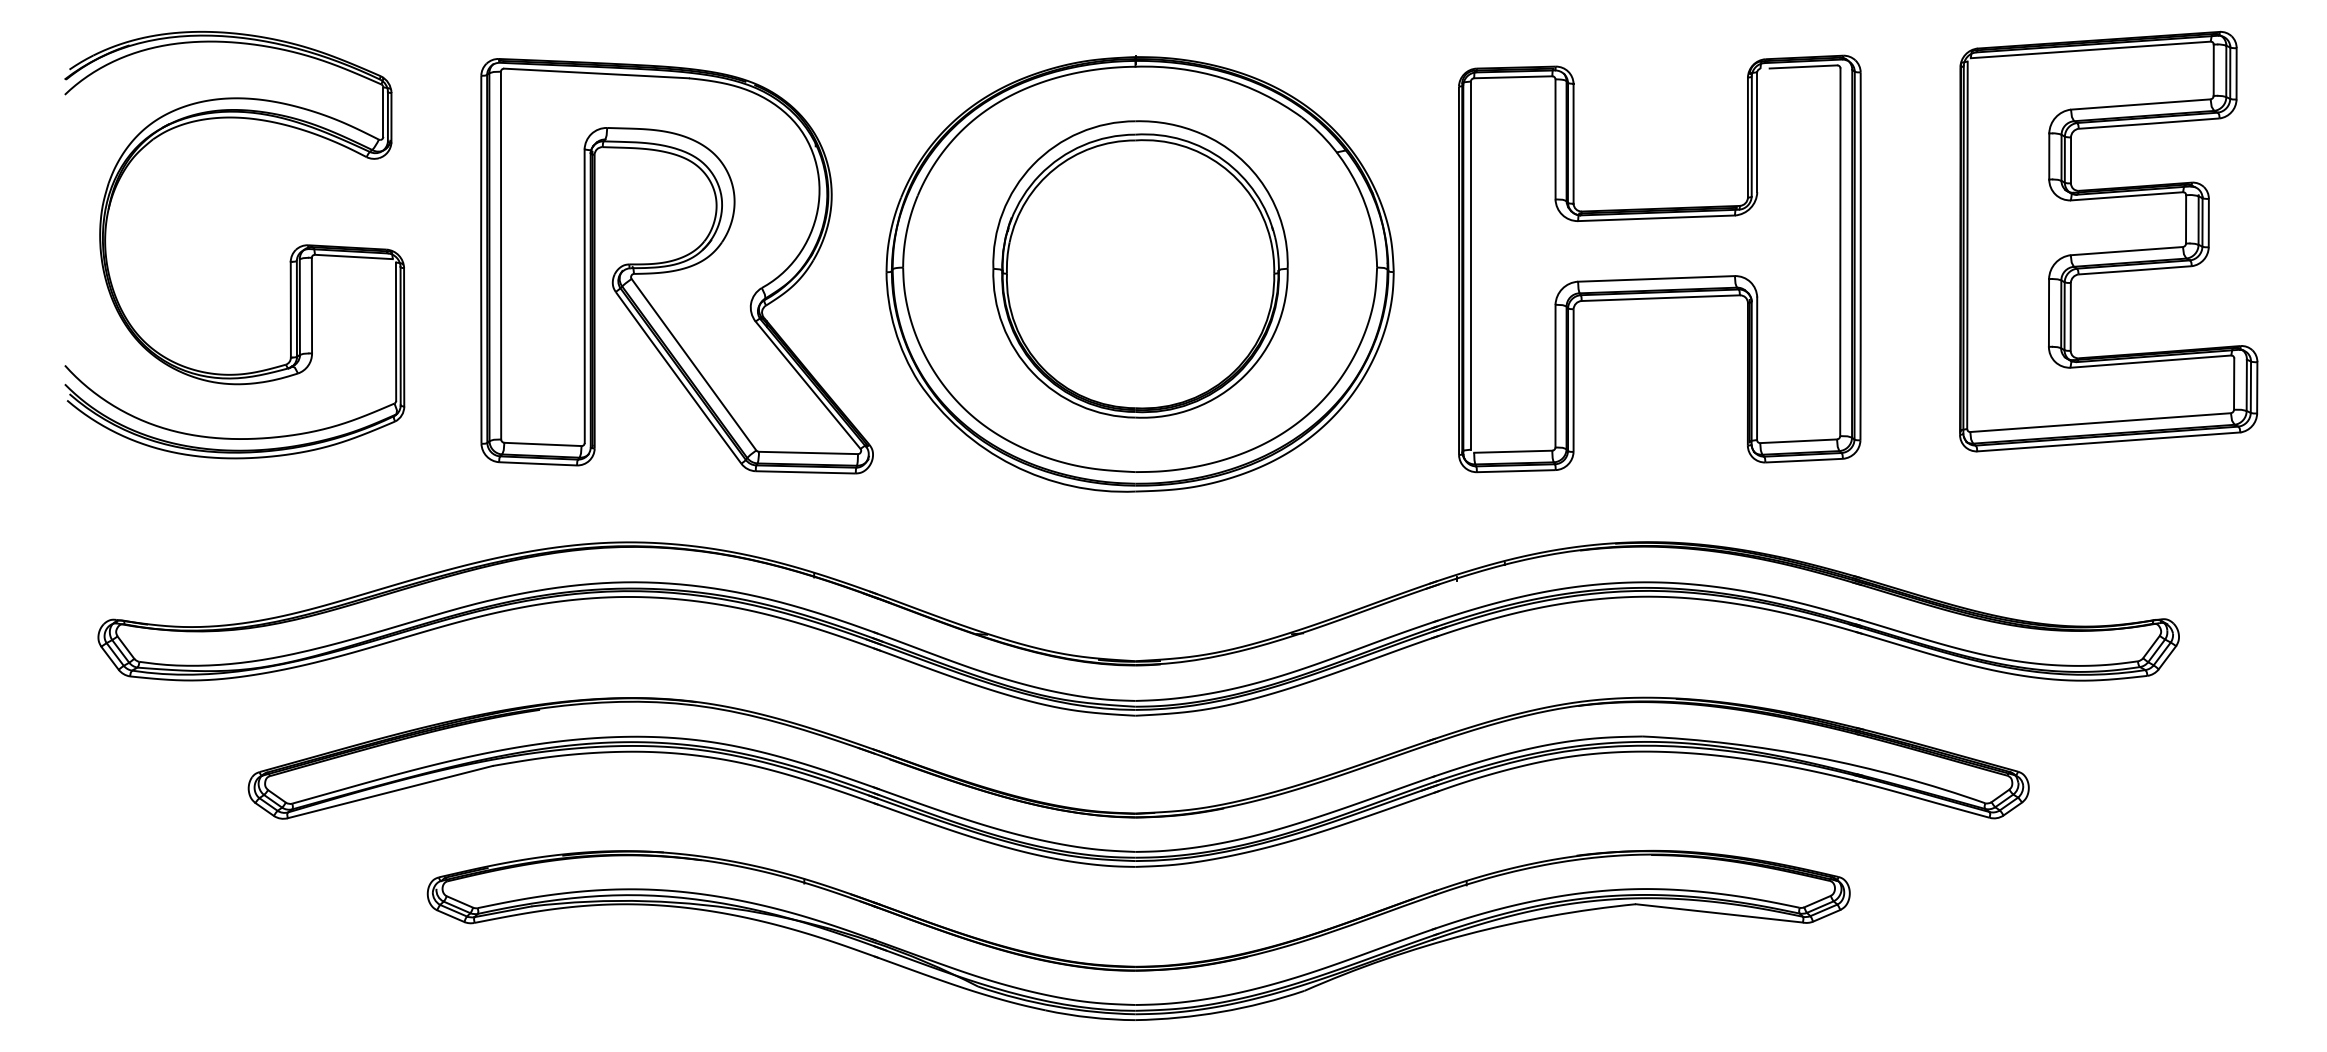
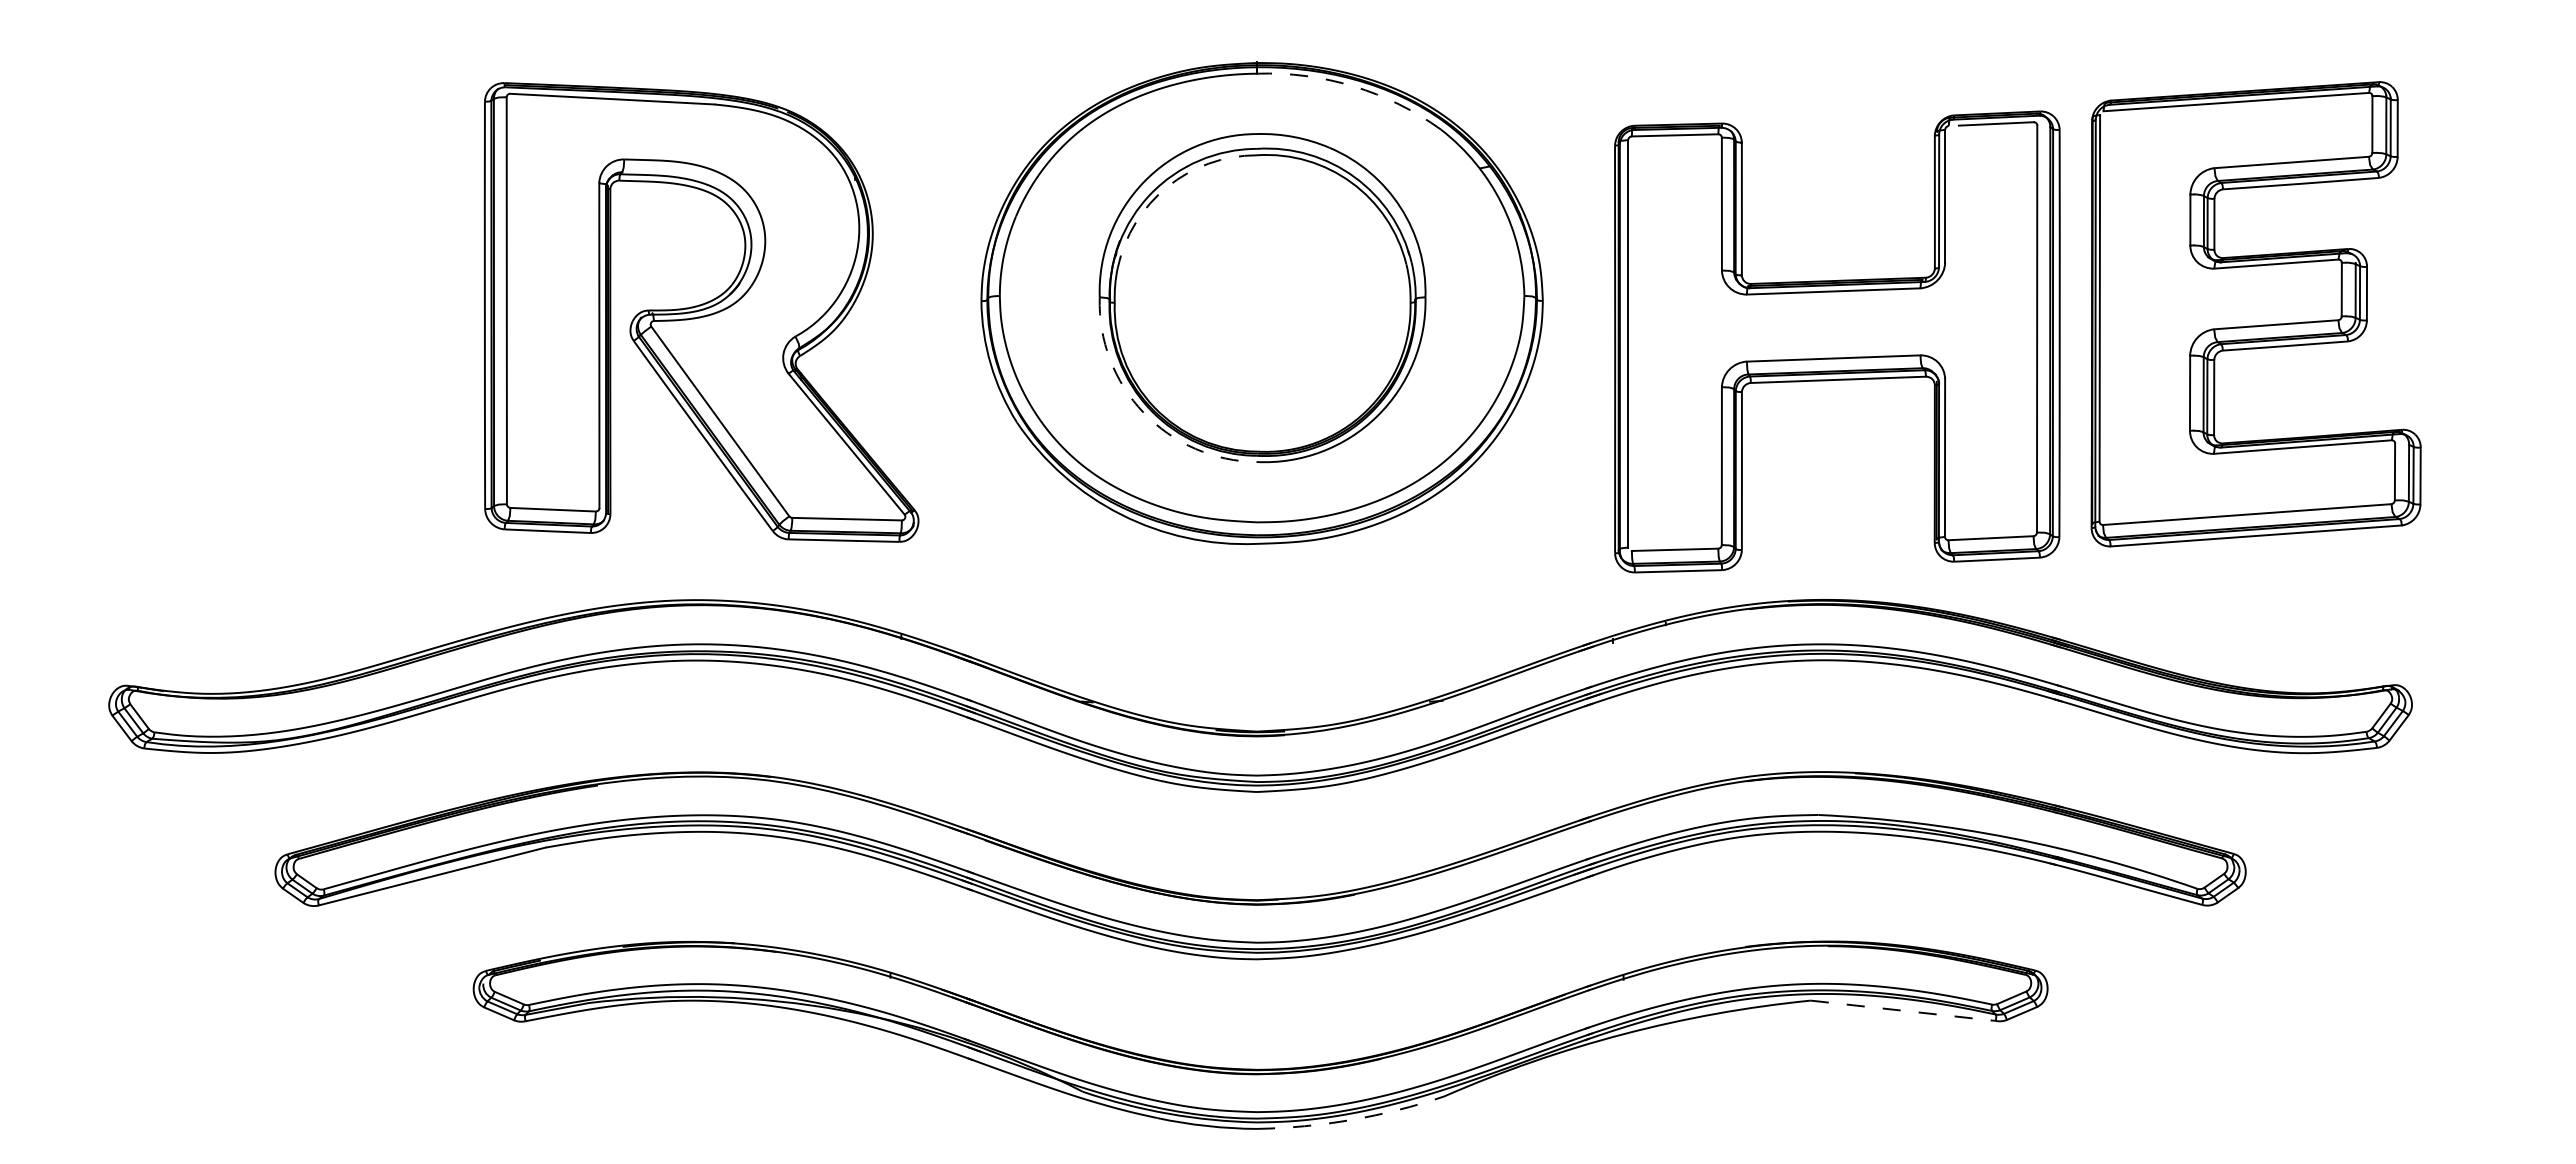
arc: (1222, 78) -> (1353, 86), solid -> dashed
arc: (1054, 168) -> (1167, 186), solid -> dashed
part: (2108, 241) -> (2255, 314), moved
part: (290, 257) -> (321, 284), removed
part: (1659, 263) -> (1837, 341), moved
part: (676, 266) -> (701, 312), moved
arc: (1032, 372) -> (1143, 412), solid -> dashed
line: (1719, 913) -> (1903, 1010), solid -> dashed
arc: (1220, 1011) -> (1351, 1119), solid -> dashed

